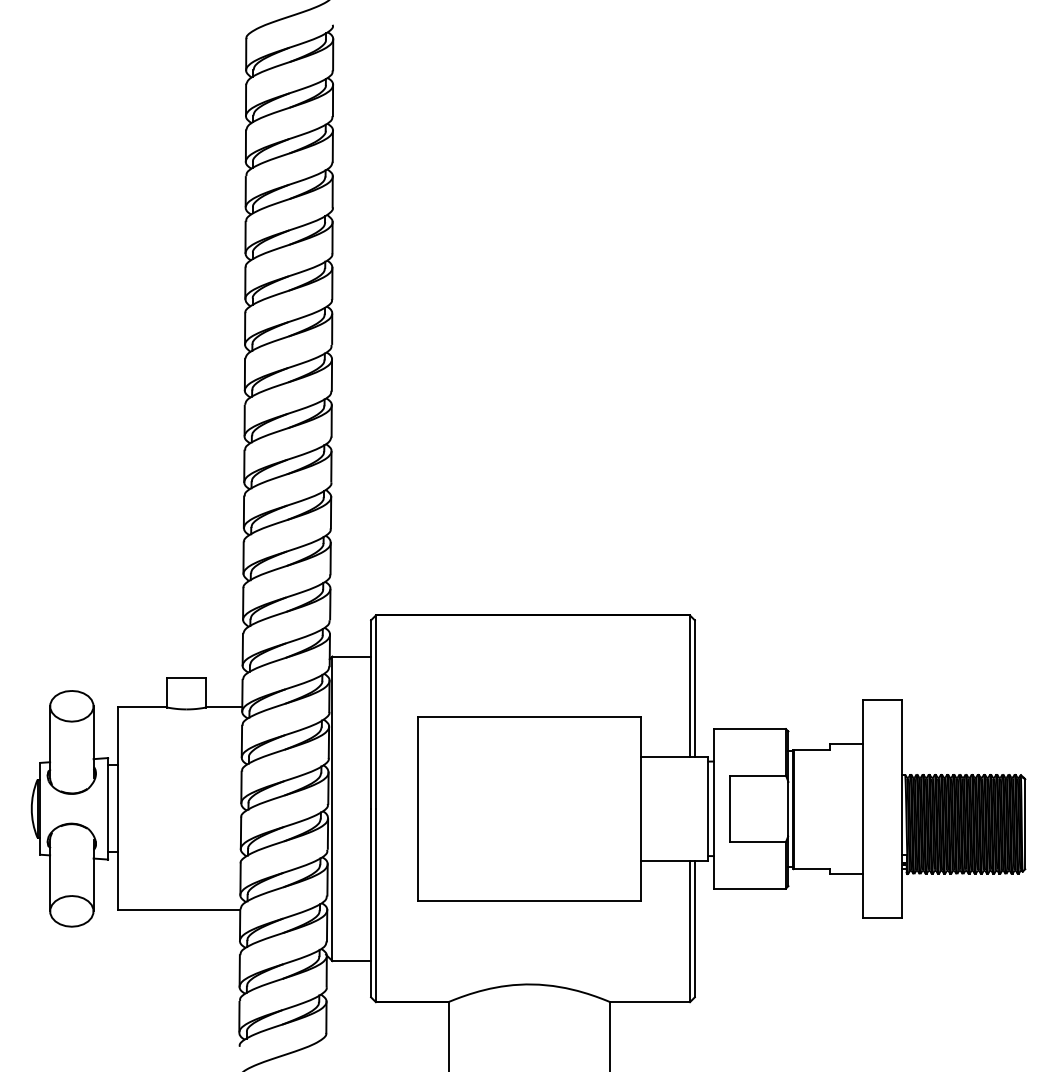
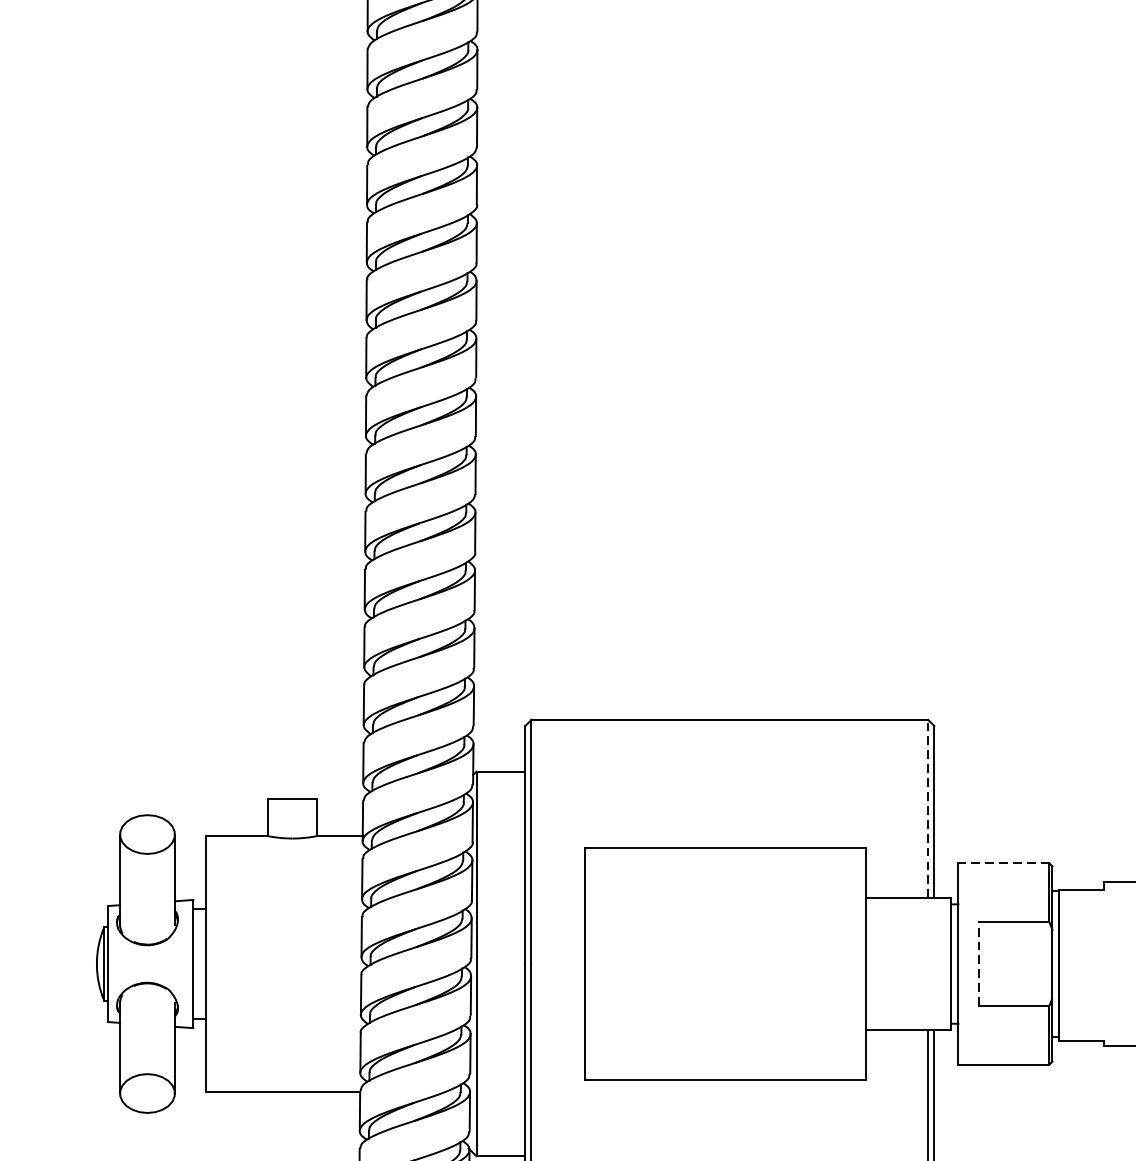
line: (690, 686) -> (928, 809), solid -> dashed
line: (749, 729) -> (1003, 863), solid -> dashed
line: (730, 808) -> (979, 963), solid -> dashed

